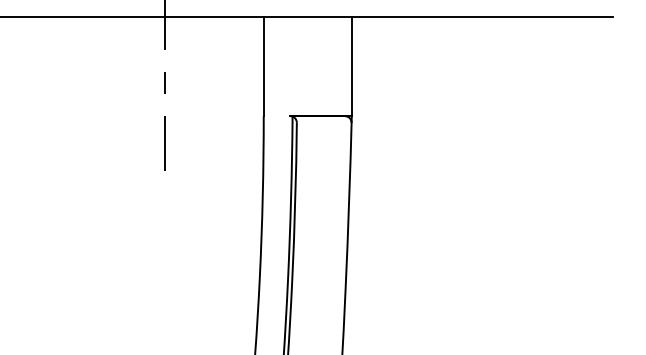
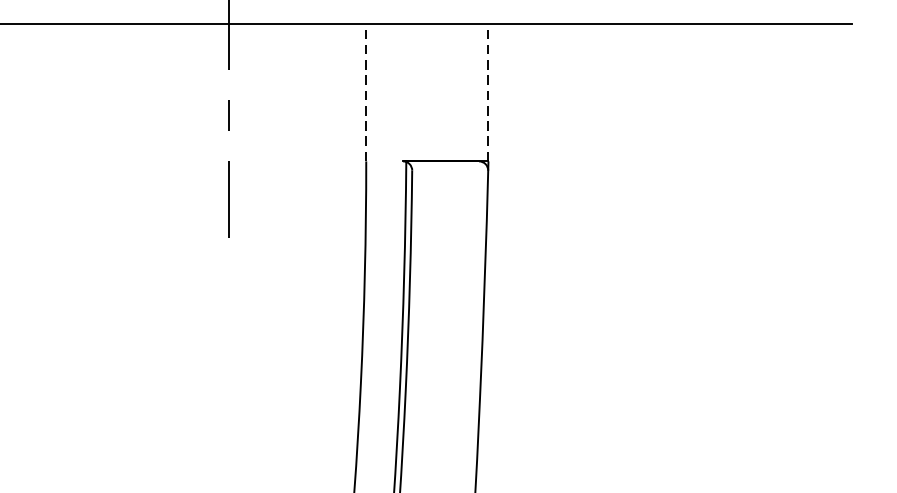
line: (263, 66) -> (365, 92), solid -> dashed
line: (351, 66) -> (488, 92), solid -> dashed

